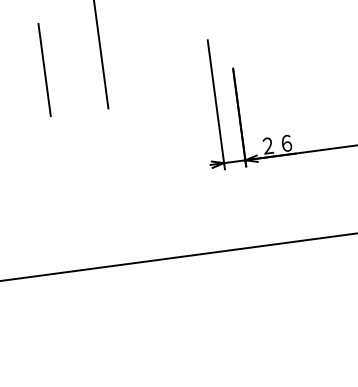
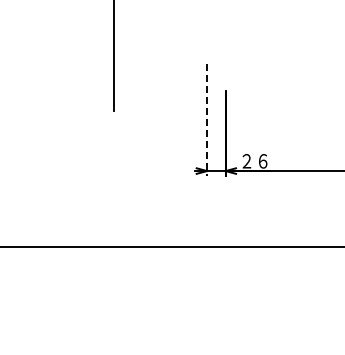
line: (44, 69) -> (63, 70), removed
line: (216, 105) -> (207, 120), solid -> dashed

